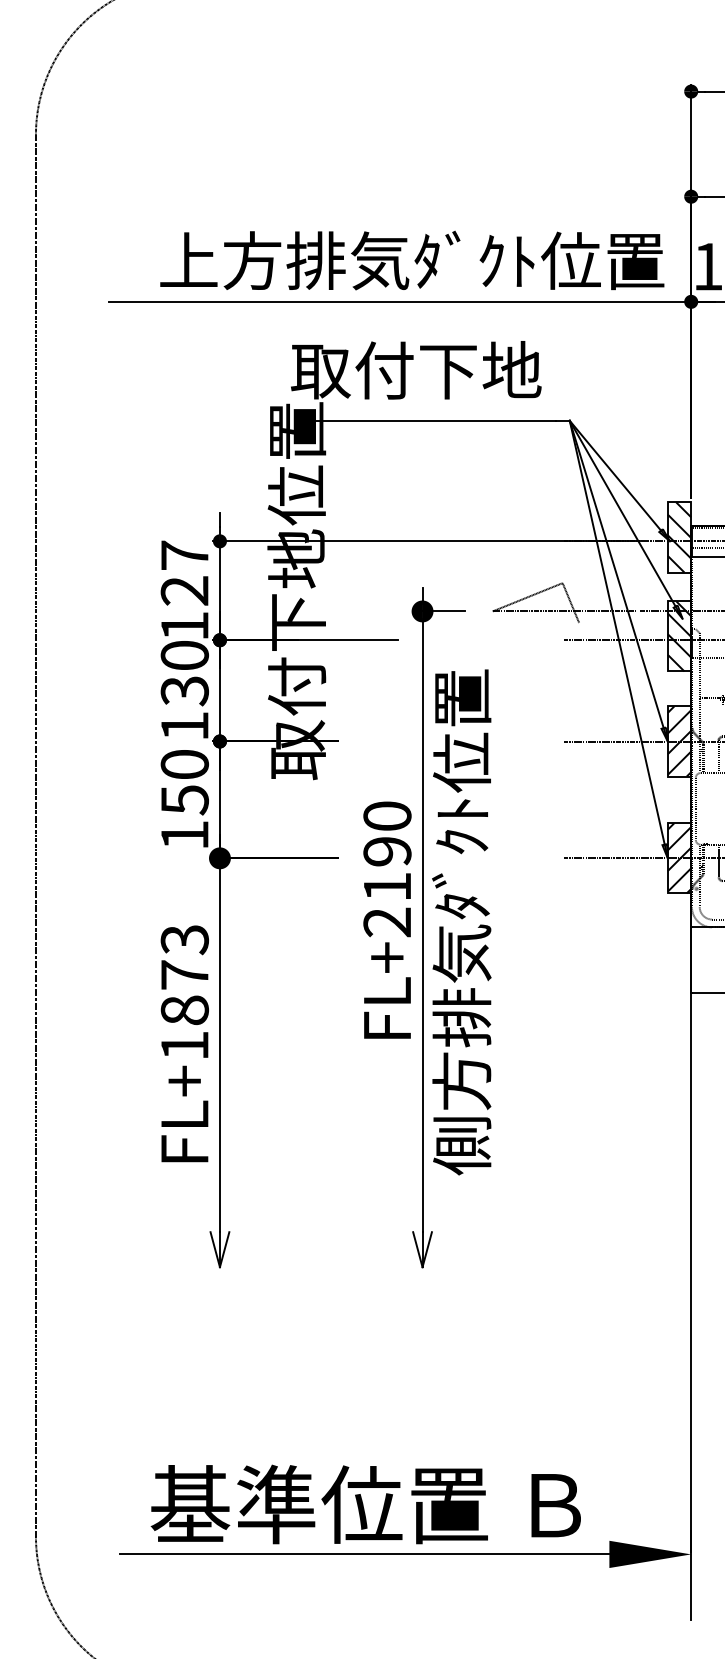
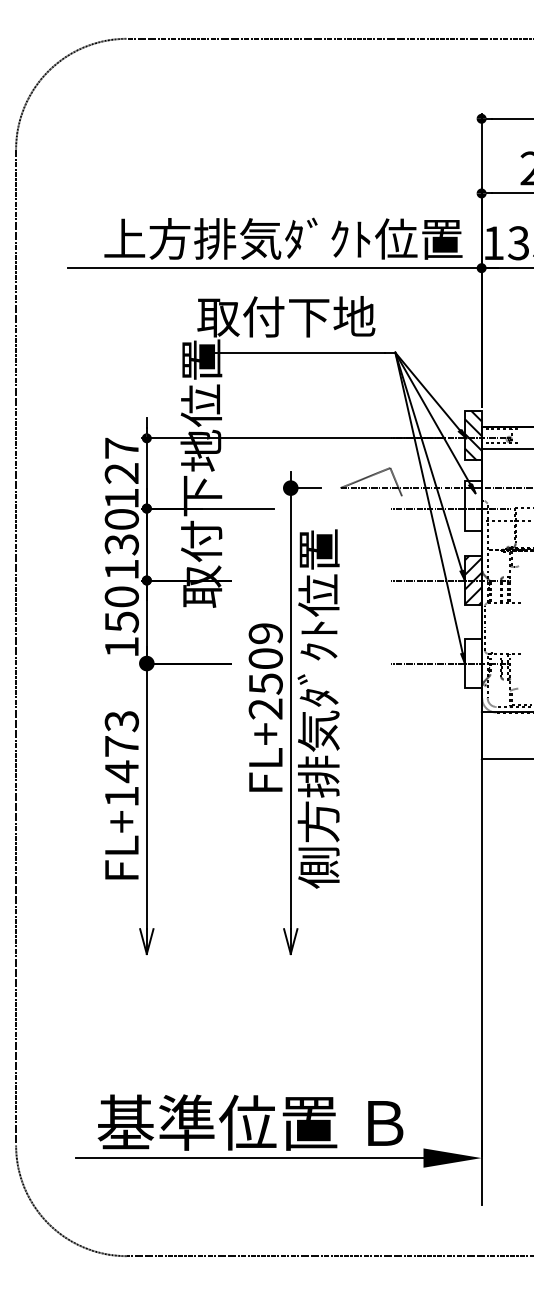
hatch: (679, 635) -> (473, 505), removed
text: (386, 851) -> (265, 658), FL+2190 -> FL+2509
hatch: (679, 858) -> (473, 663), removed
text: (184, 1010) -> (121, 771), FL+1873 -> FL+1473

